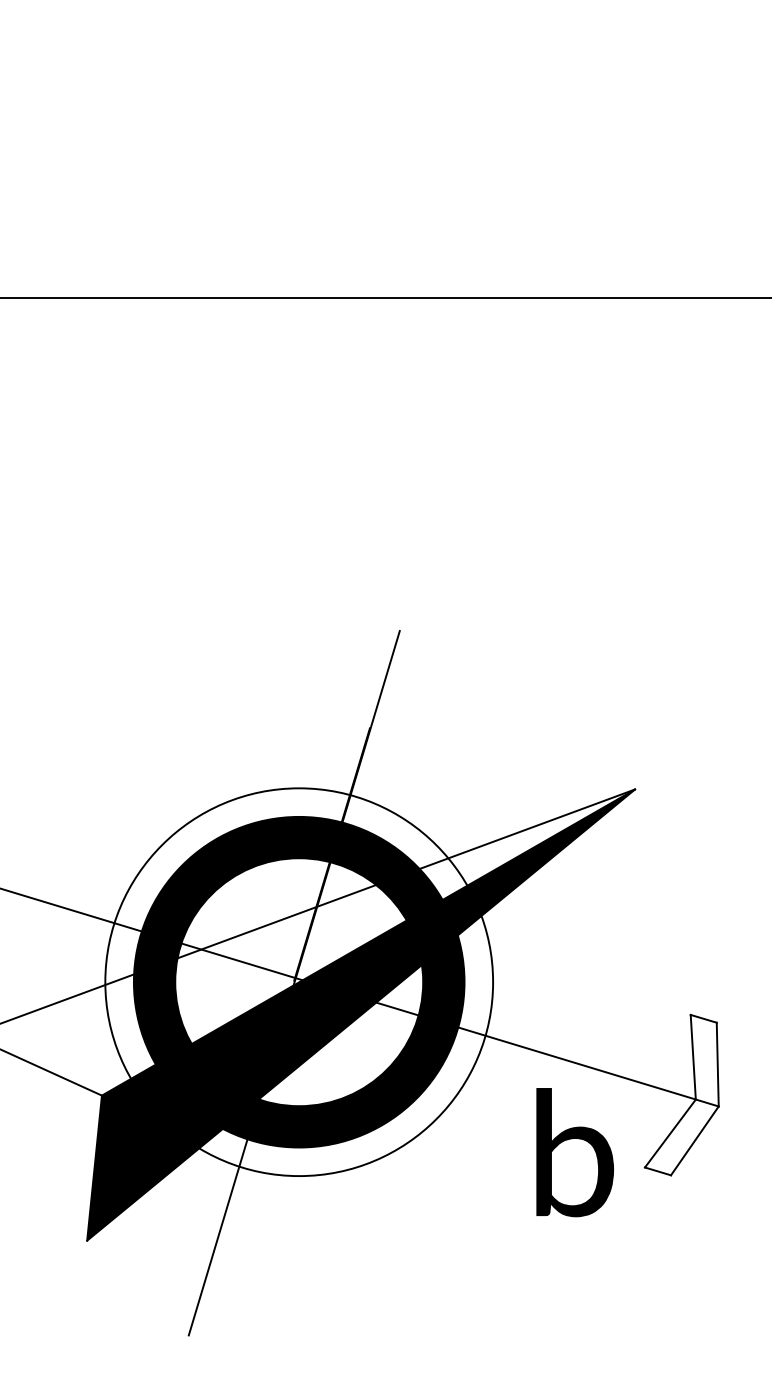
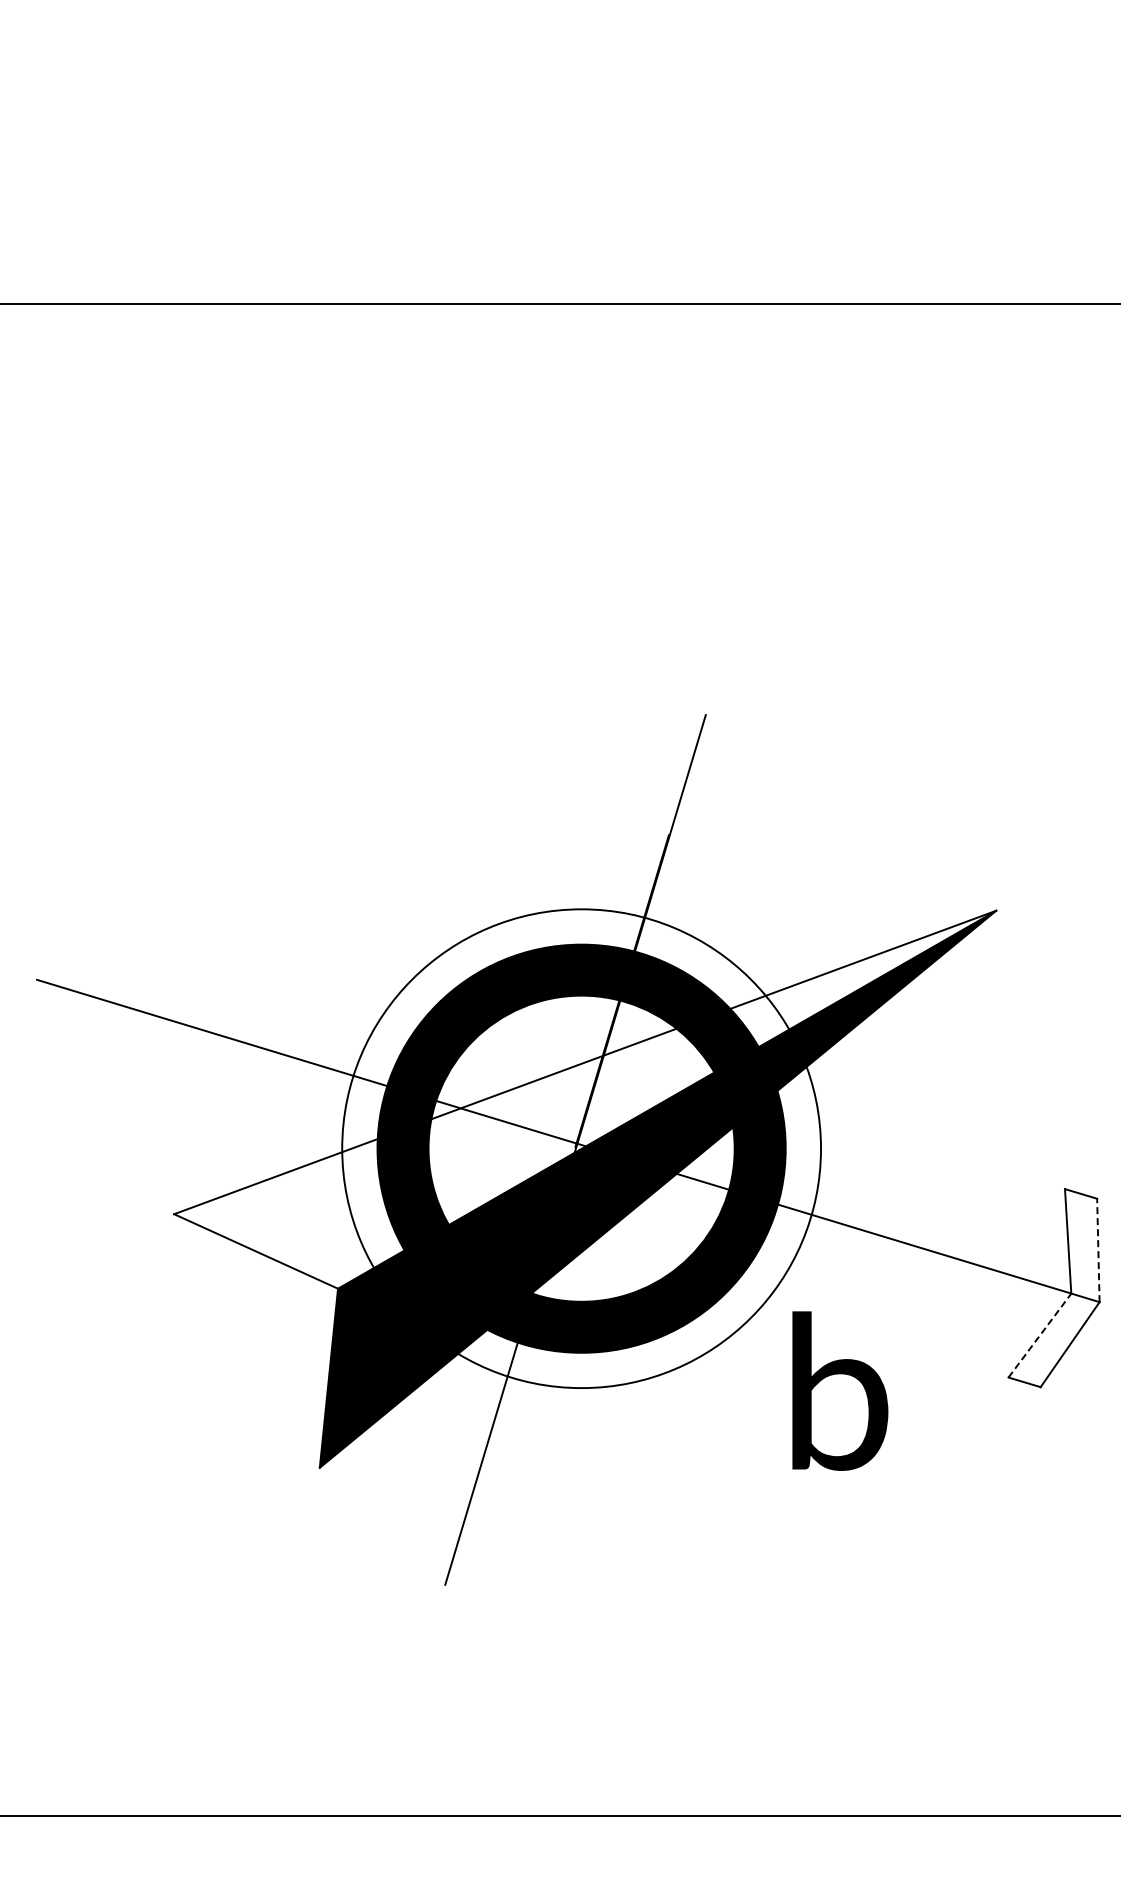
line: (717, 1064) -> (1098, 1250), solid -> dashed
line: (670, 1133) -> (1040, 1335), solid -> dashed
text: (575, 1152) -> (840, 1390), moved

